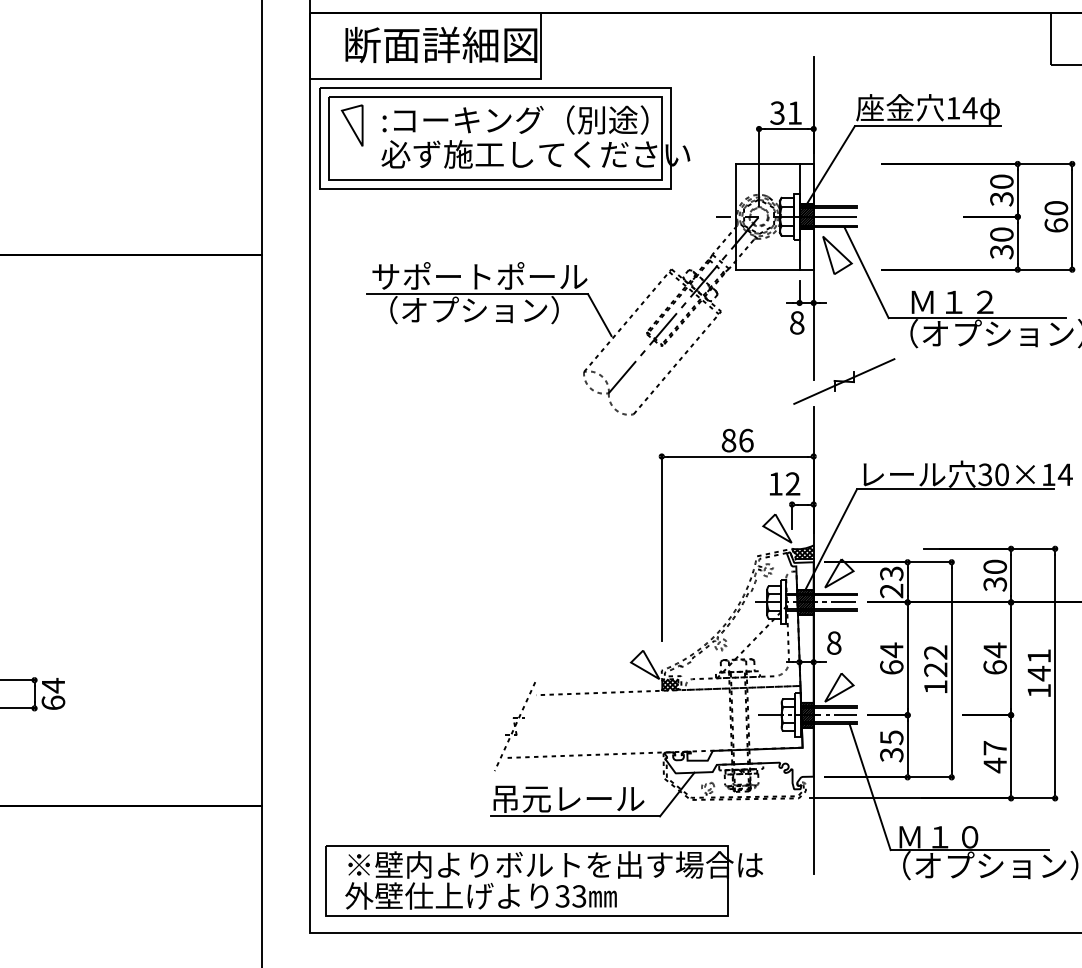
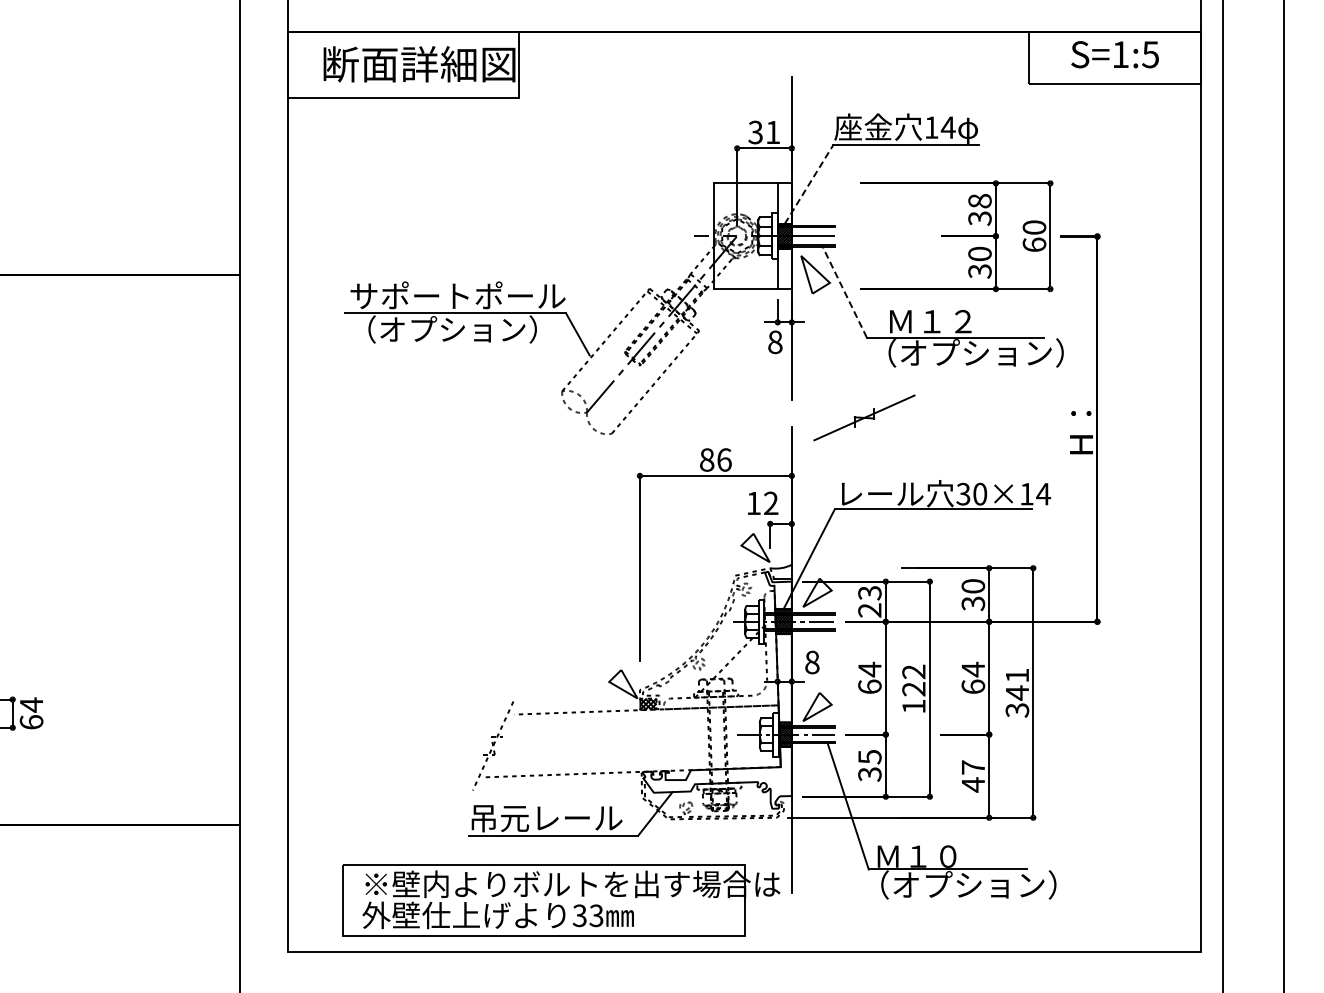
part: (504, 138) -> (482, 157), removed
line: (831, 165) -> (809, 184), solid -> dashed
text: (1001, 182) -> (979, 201), 30 -> 38
line: (866, 272) -> (844, 291), solid -> dashed
part: (844, 381) -> (864, 417), moved
hatch: (802, 552) -> (780, 571), removed
text: (1039, 691) -> (1017, 710), 141 -> 341
part: (544, 881) -> (561, 900), moved

